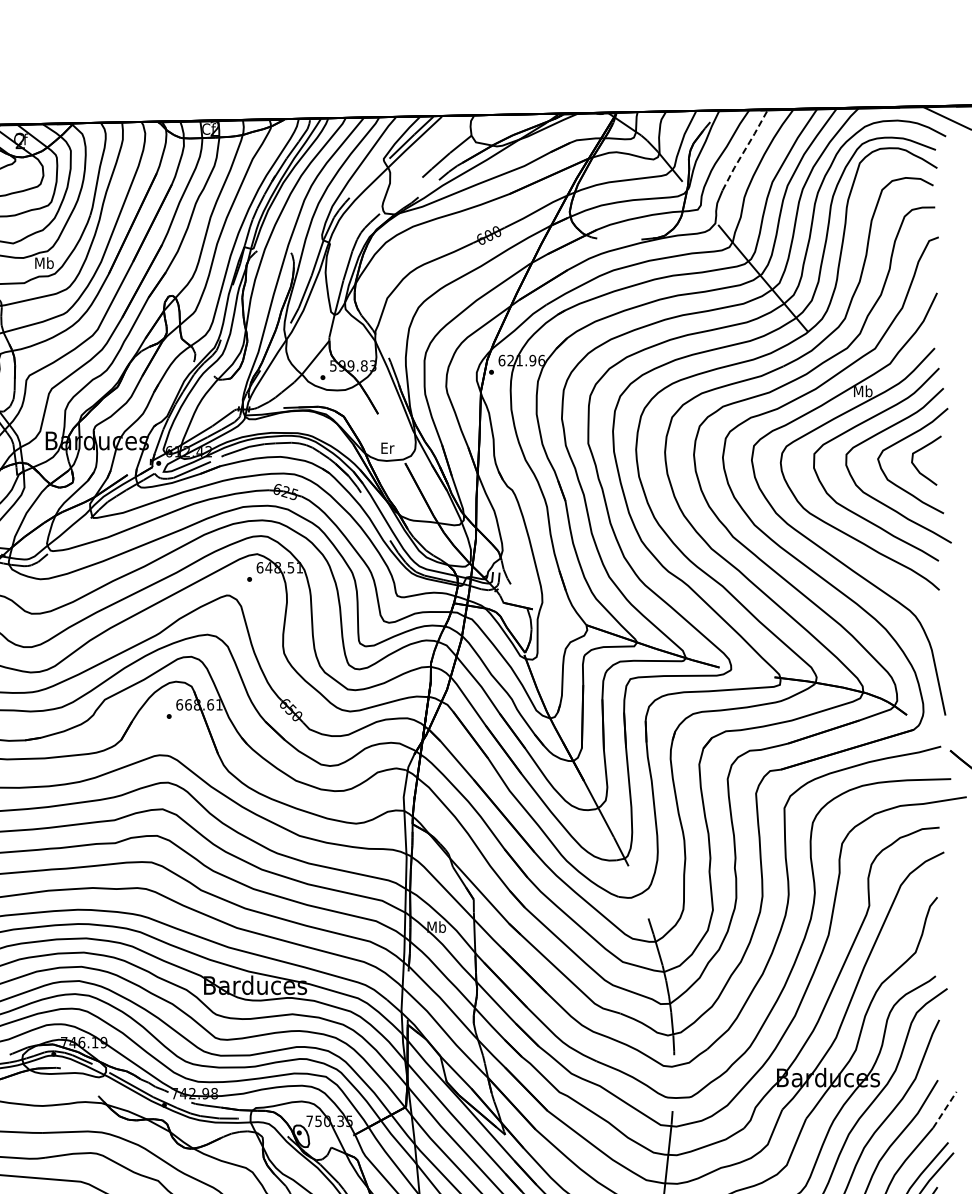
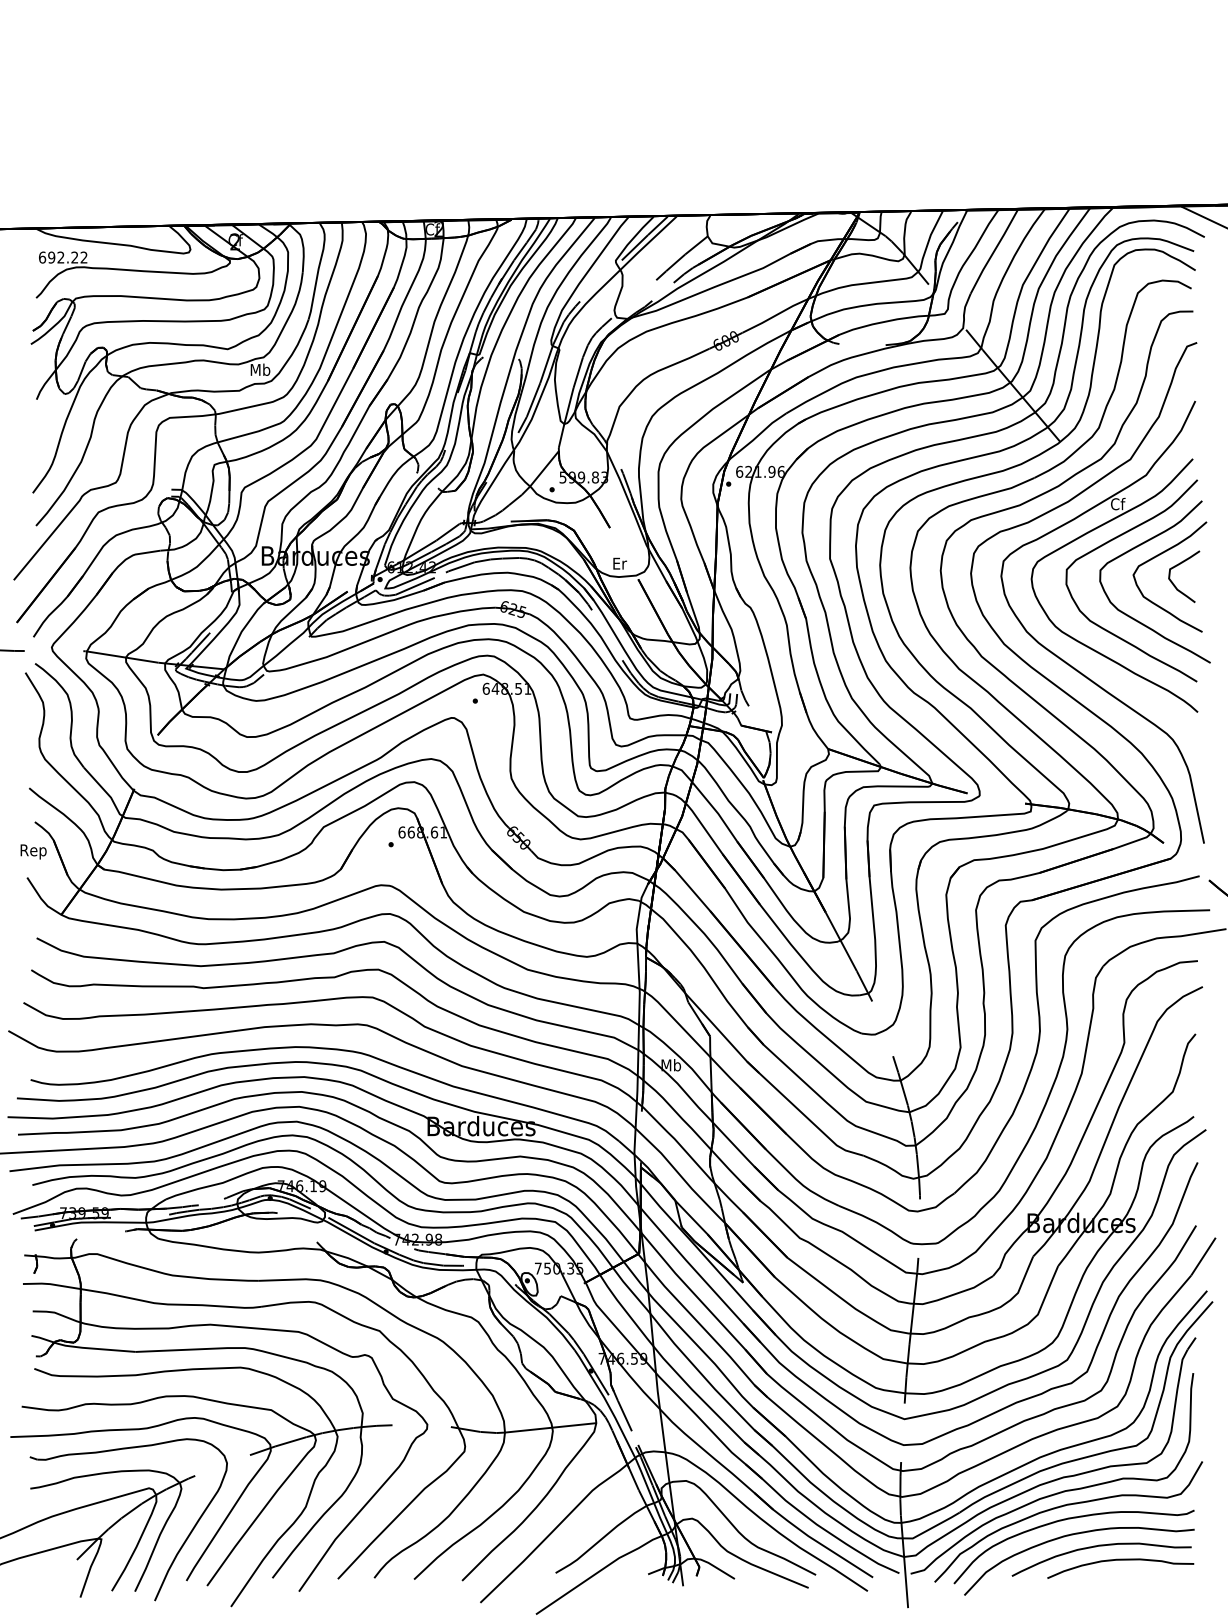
line: (745, 150) -> (994, 251), dashed -> solid
text: (862, 390) -> (1117, 503), Mb -> Cf
line: (944, 1109) -> (1203, 1256), dashed -> solid

